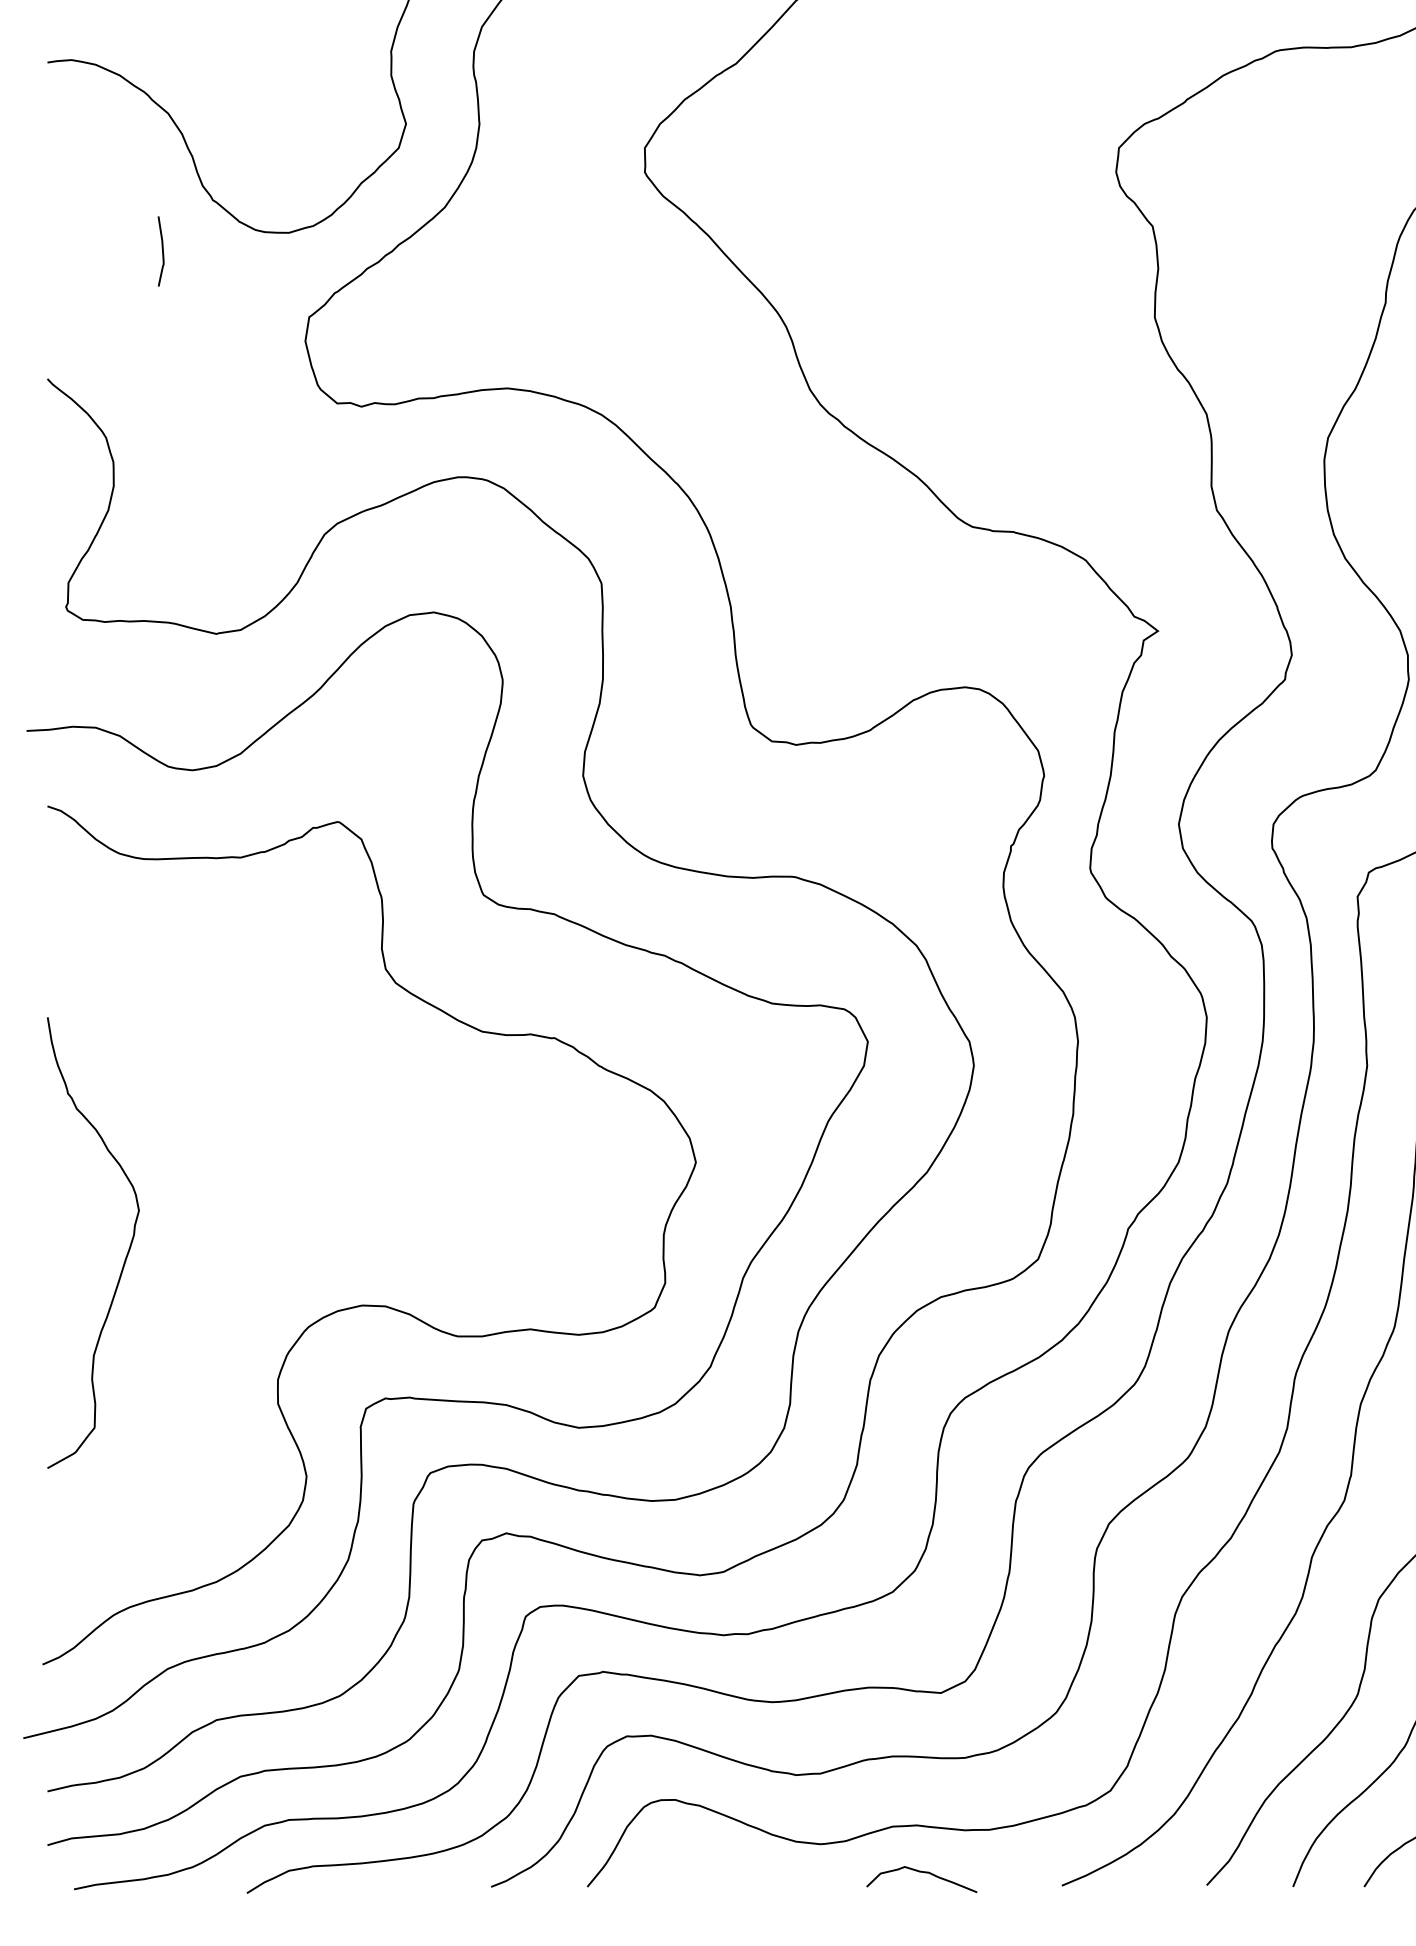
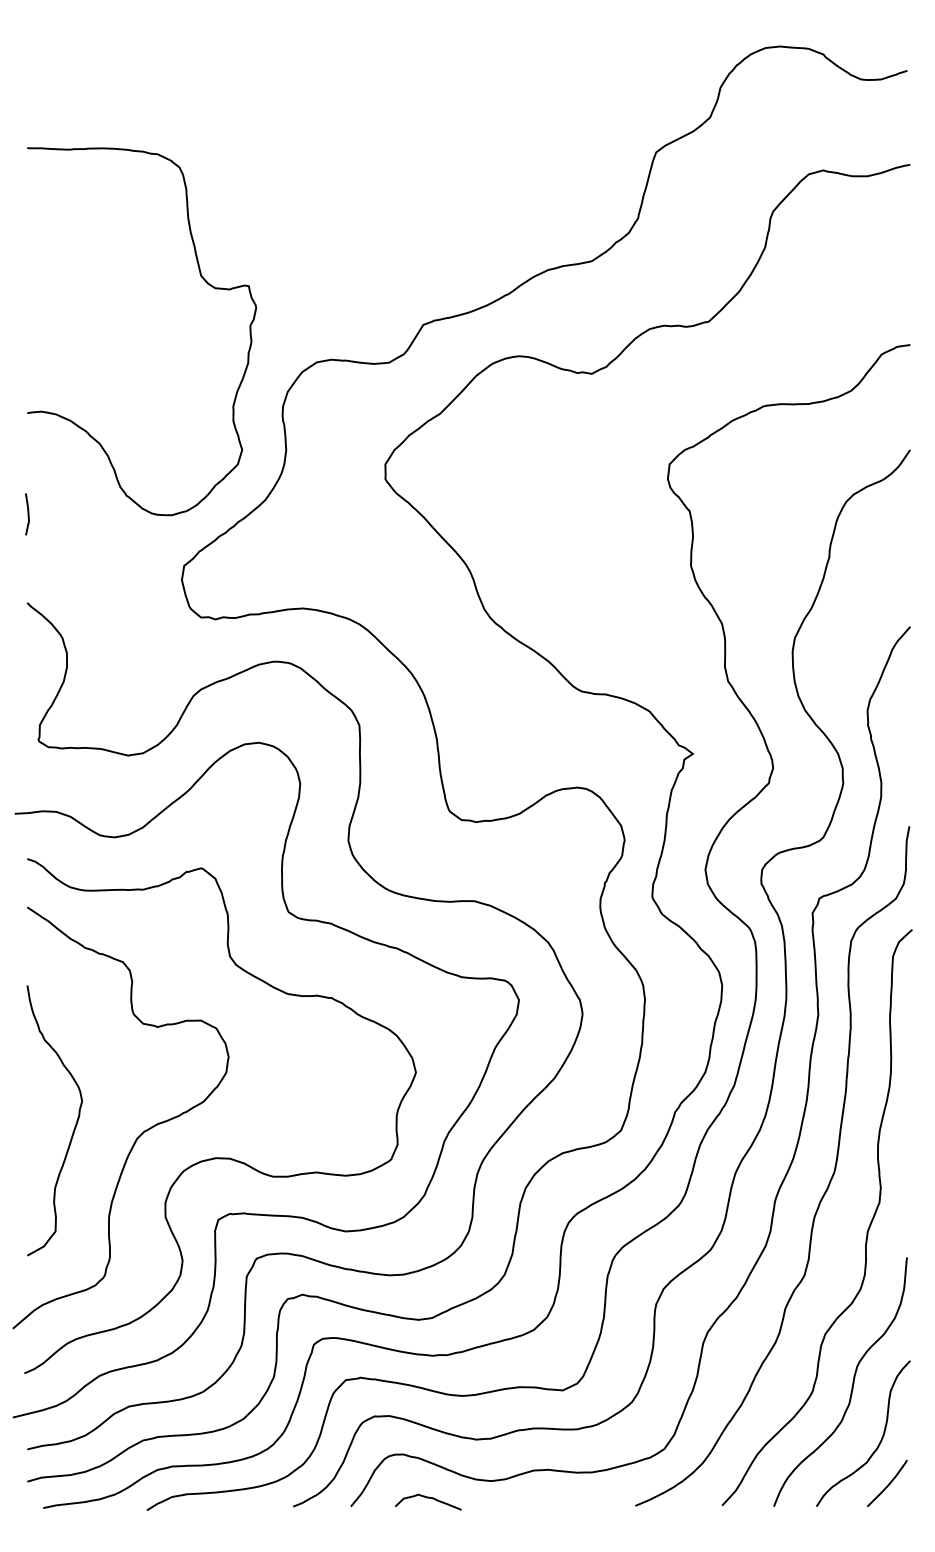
curve: (161, 251) -> (27, 514), moved
curve: (234, 1267) -> (139, 1135), added
curve: (922, 1873) -> (428, 1498), moved

